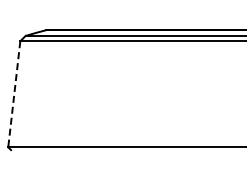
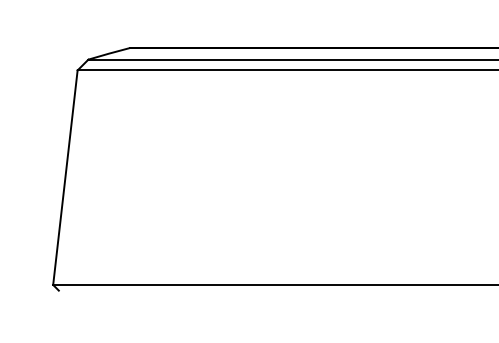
line: (14, 94) -> (65, 178), dashed -> solid

